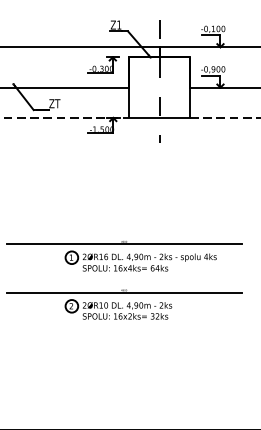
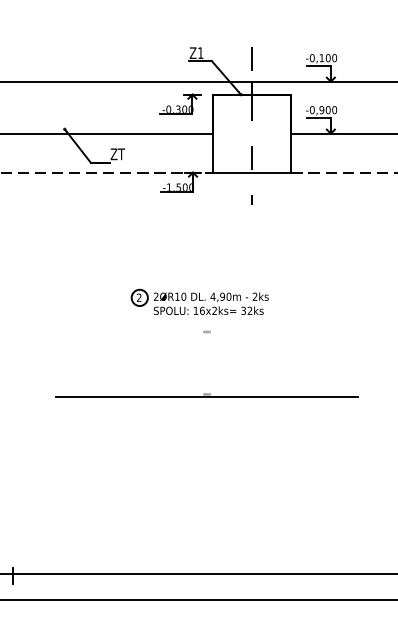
line: (124, 243) -> (207, 334), removed
part: (140, 260) -> (228, 356), removed
part: (118, 309) -> (199, 301), moved

